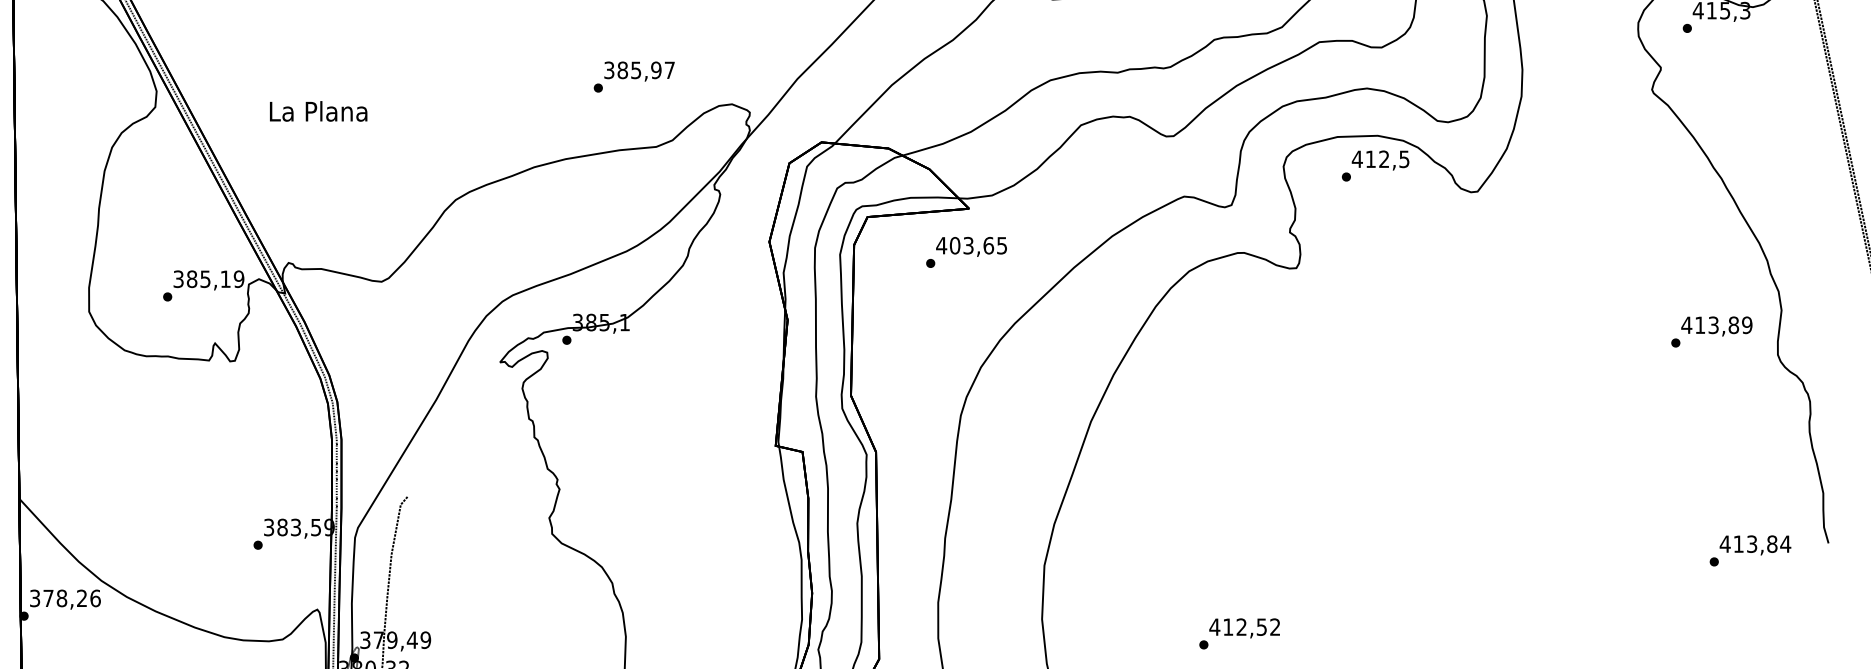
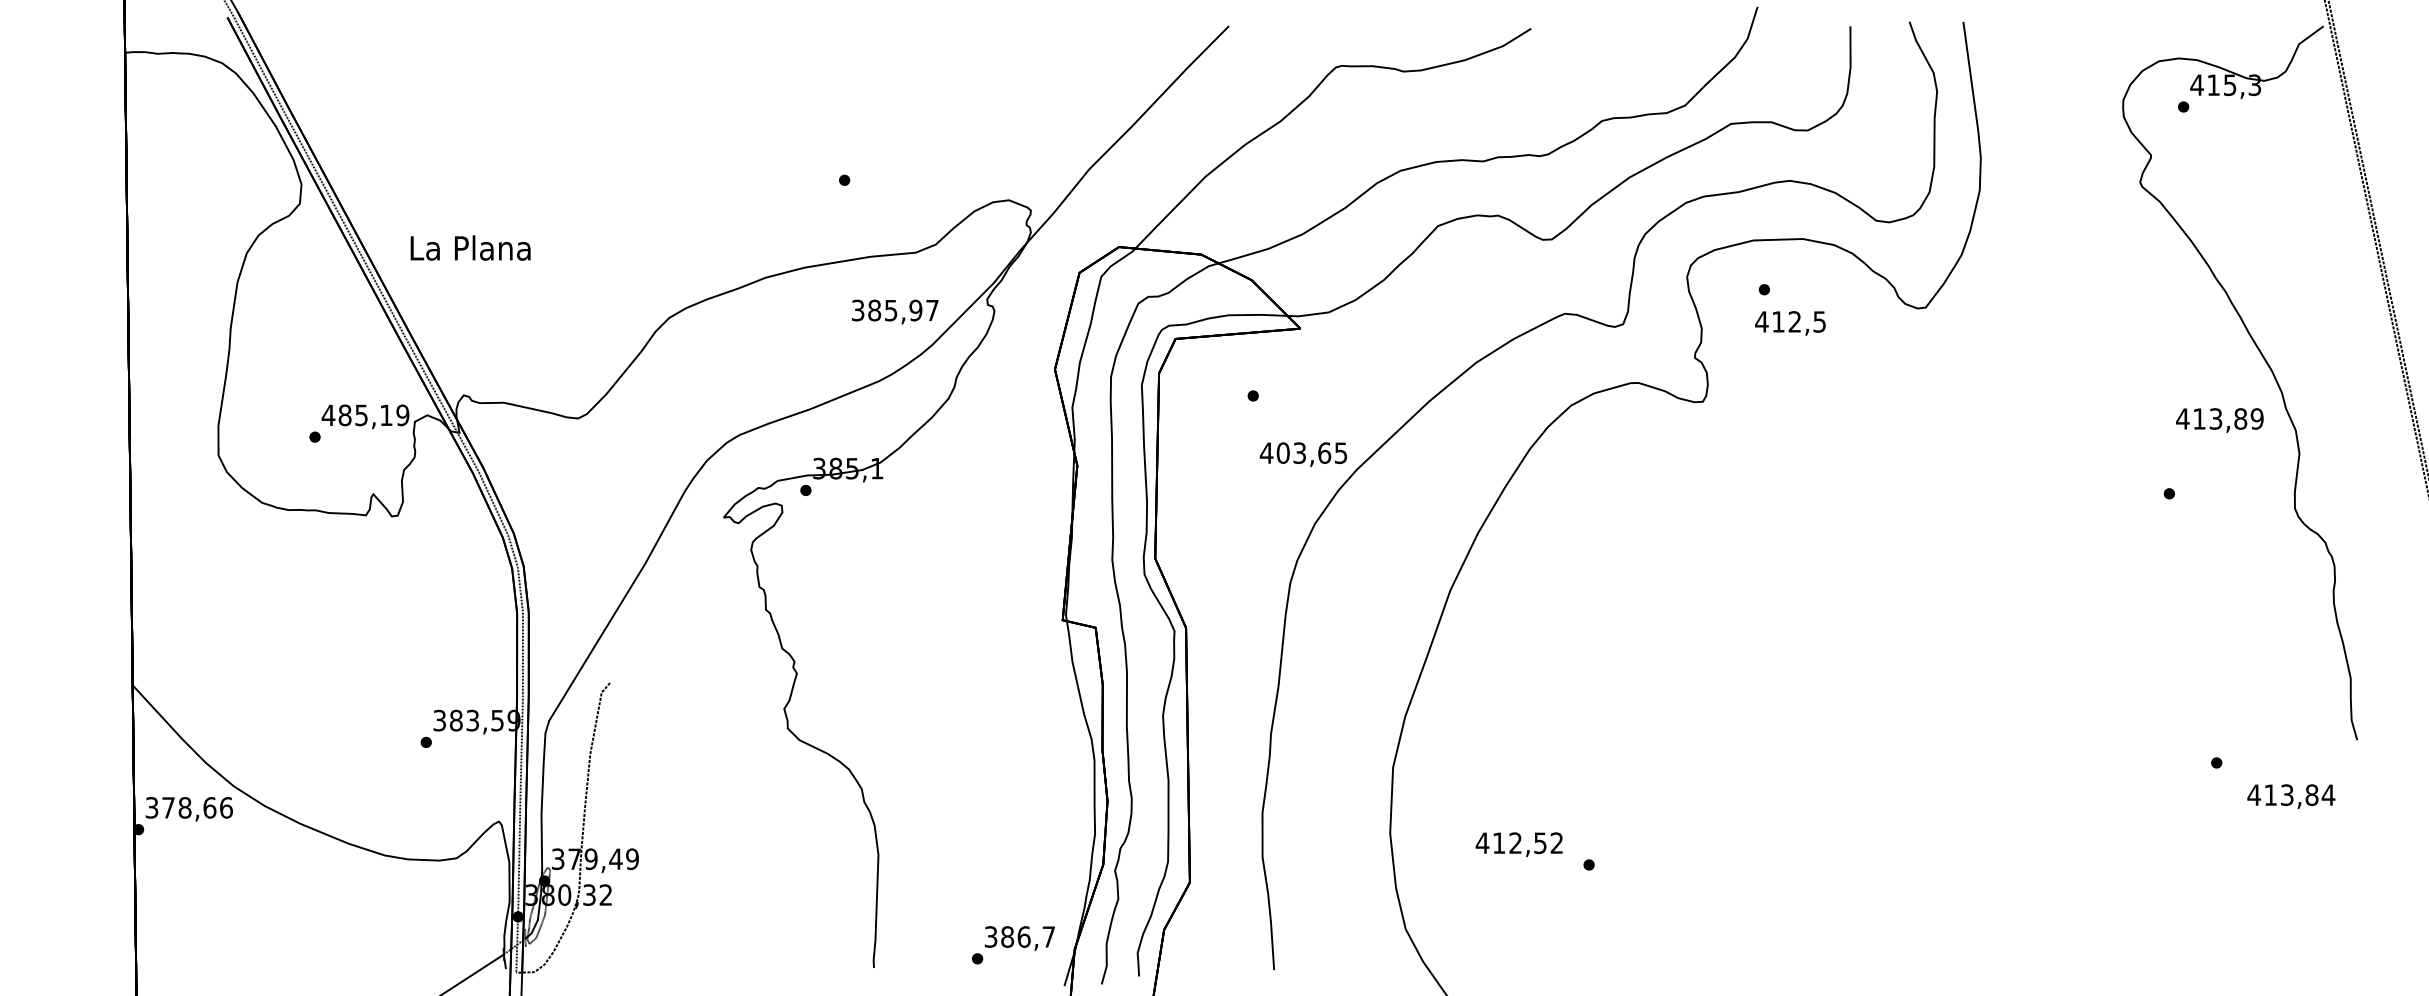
text: (639, 71) -> (895, 311), moved
text: (318, 110) -> (470, 247), moved
text: (1380, 160) -> (1790, 323), moved
text: (971, 246) -> (1303, 454), moved
text: (178, 279) -> (328, 415), 385,19 -> 485,19
text: (1716, 326) -> (2219, 420), moved
text: (1755, 545) -> (2291, 796), moved
text: (81, 598) -> (209, 807), 378,26 -> 378,66
text: (1244, 628) -> (1518, 844), moved

